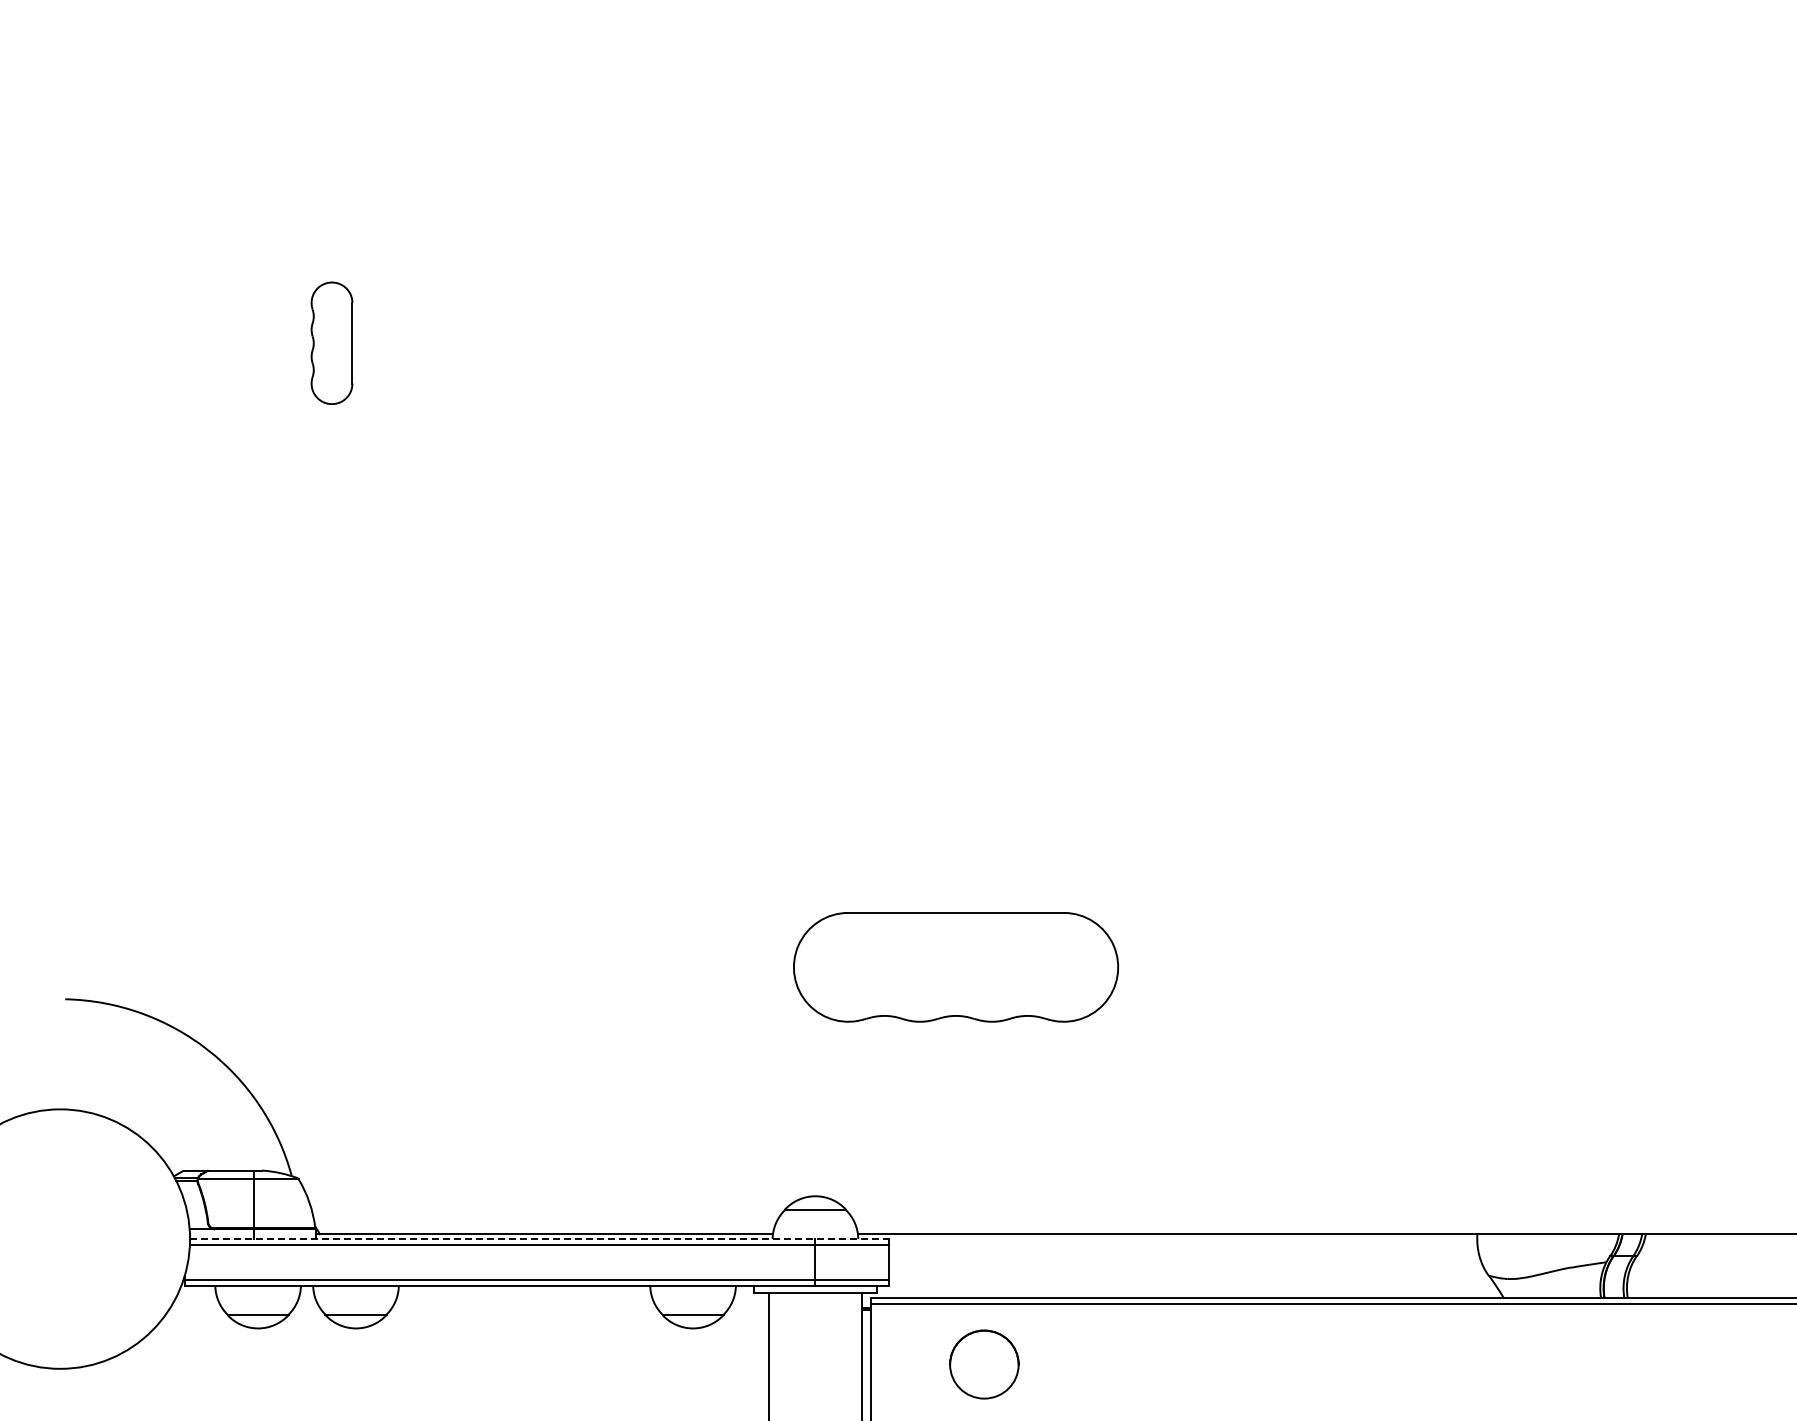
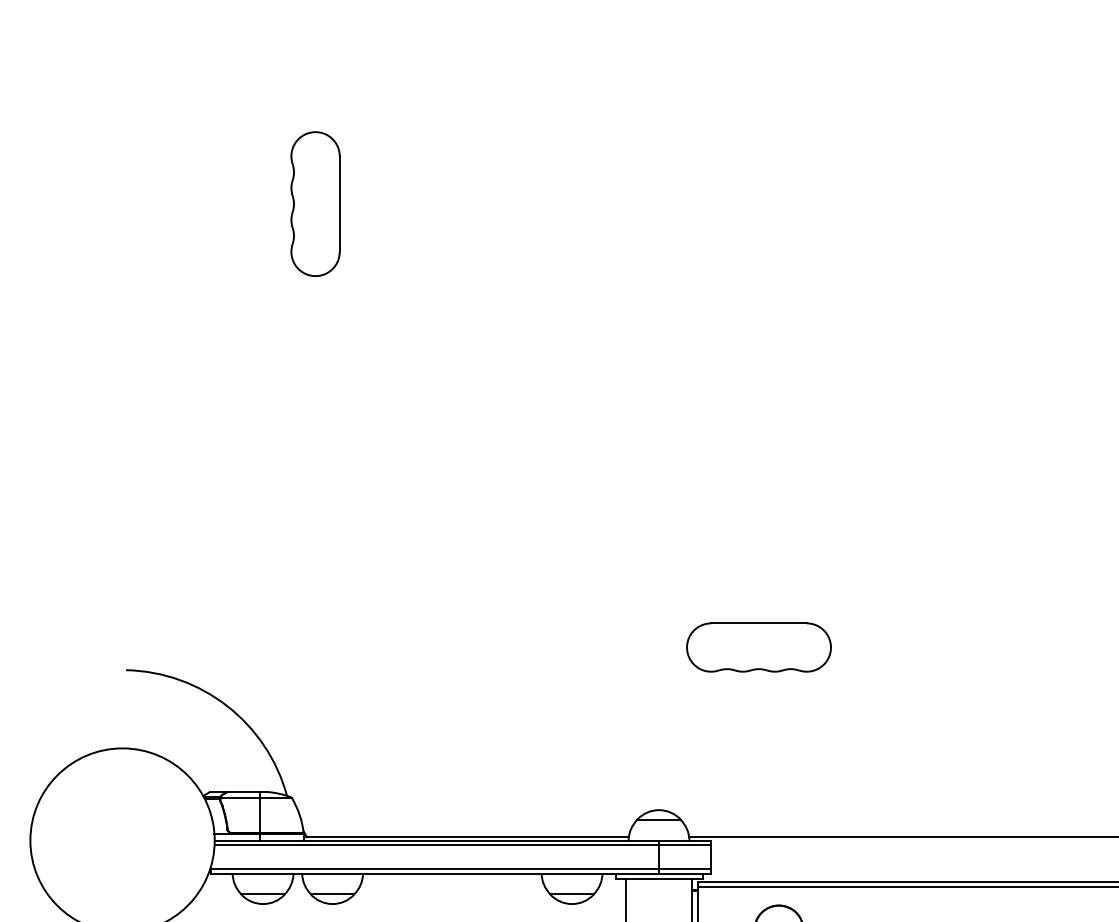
part: (331, 343) -> (315, 204), size x1.67
part: (956, 967) -> (759, 647), size x0.62
line: (539, 1239) -> (462, 840), dashed -> solid

